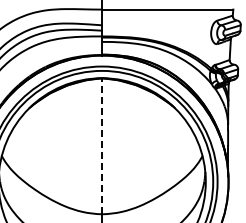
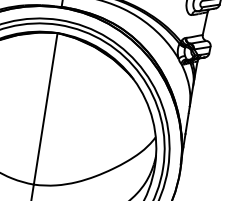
line: (102, 145) -> (46, 108), dashed -> solid

